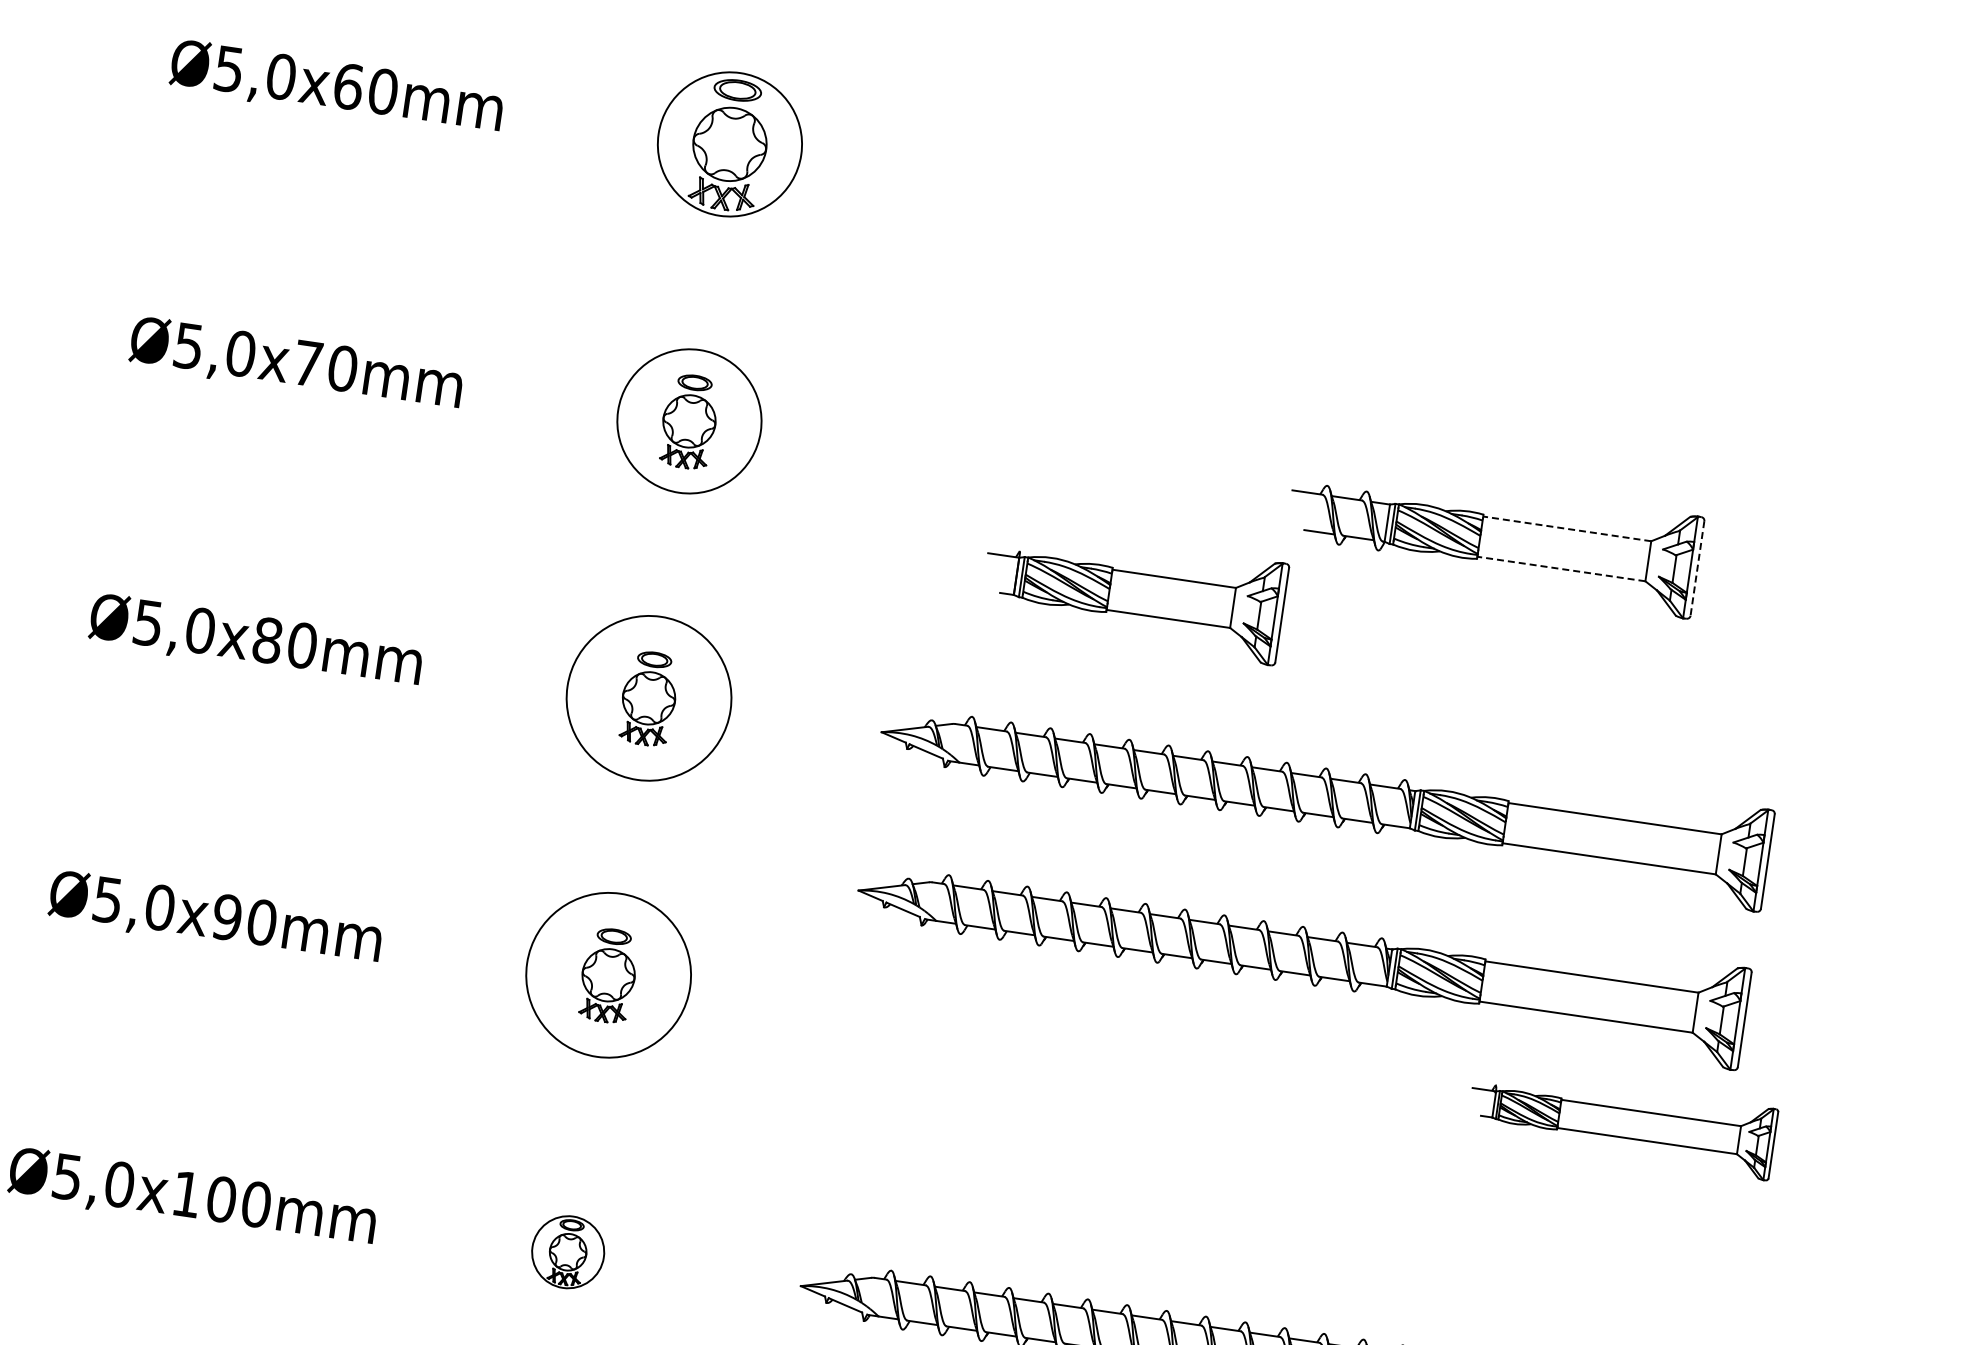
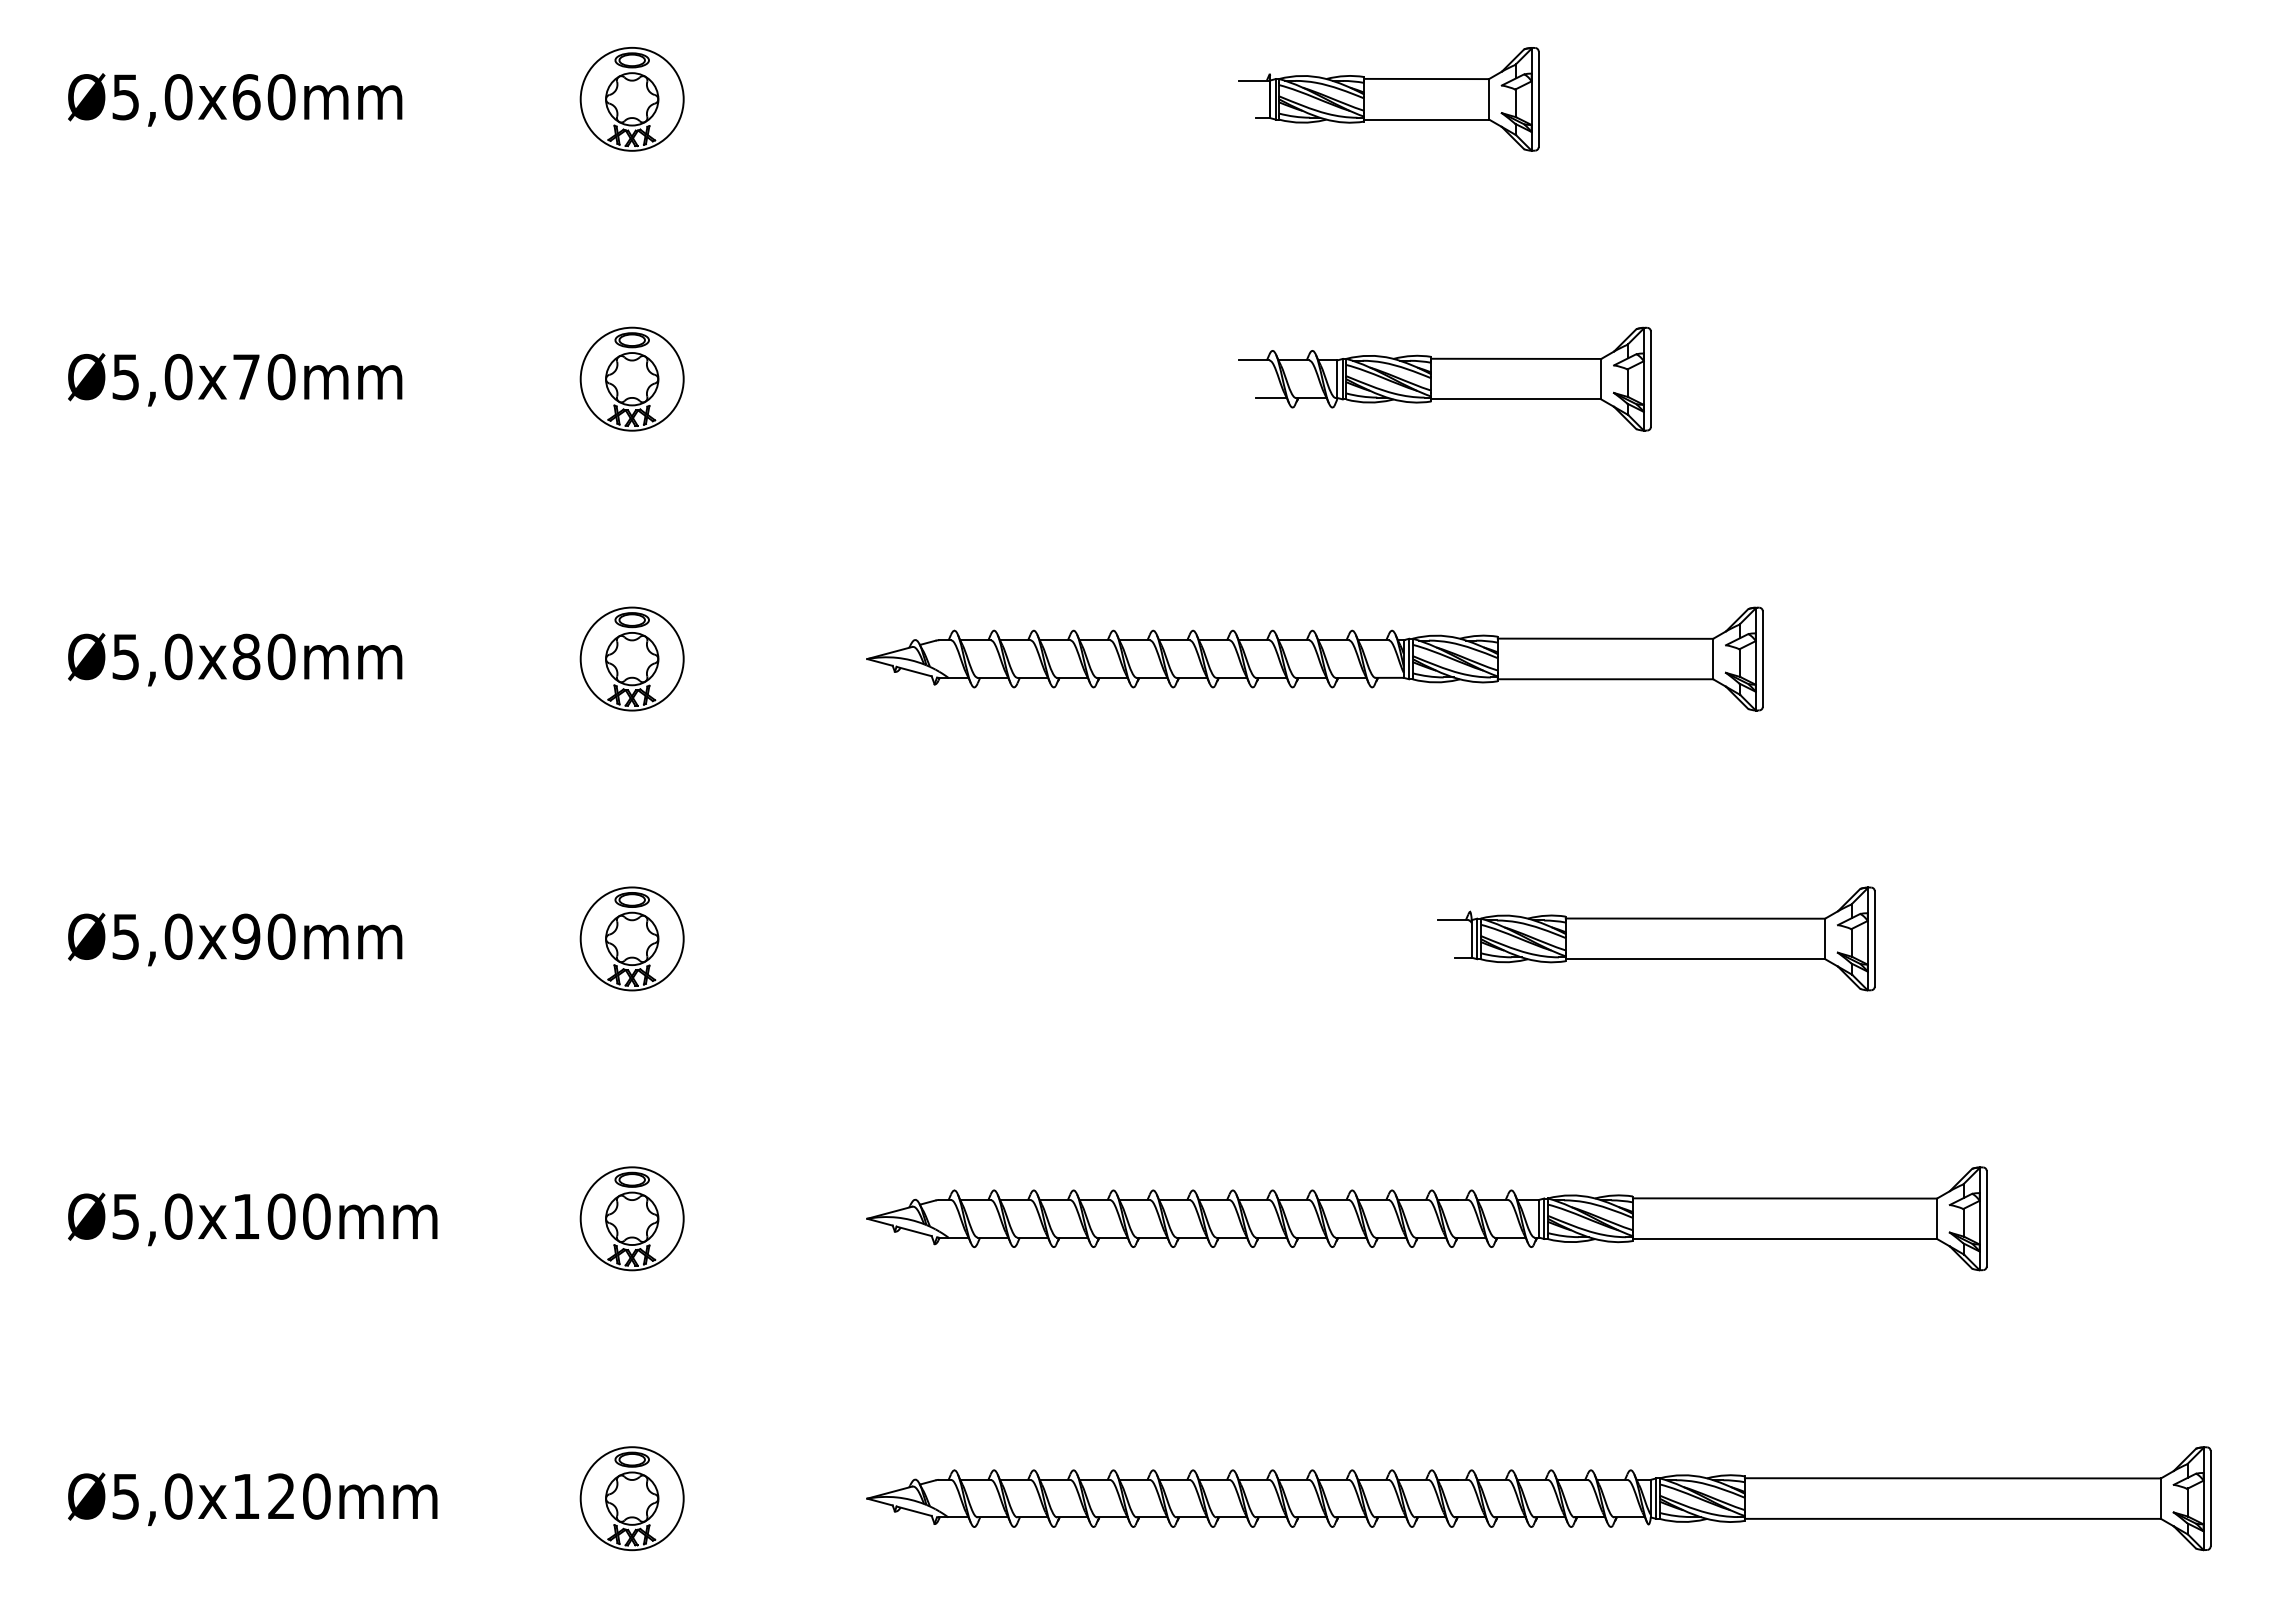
part: (729, 144) -> (631, 99), size x0.71
circle: (688, 420) -> (631, 378), size x0.71
line: (1567, 528) -> (1516, 358), dashed -> solid
line: (1697, 568) -> (1650, 379), dashed -> solid
line: (1561, 569) -> (1516, 399), dashed -> solid
part: (1133, 593) -> (1388, 99), moved
circle: (648, 697) -> (631, 658), size x0.62
part: (1301, 954) -> (1314, 818), removed
circle: (608, 974) -> (631, 938), size x0.62
part: (1622, 1122) -> (1656, 938), size x1.43
part: (567, 1251) -> (631, 1218), size x1.43

